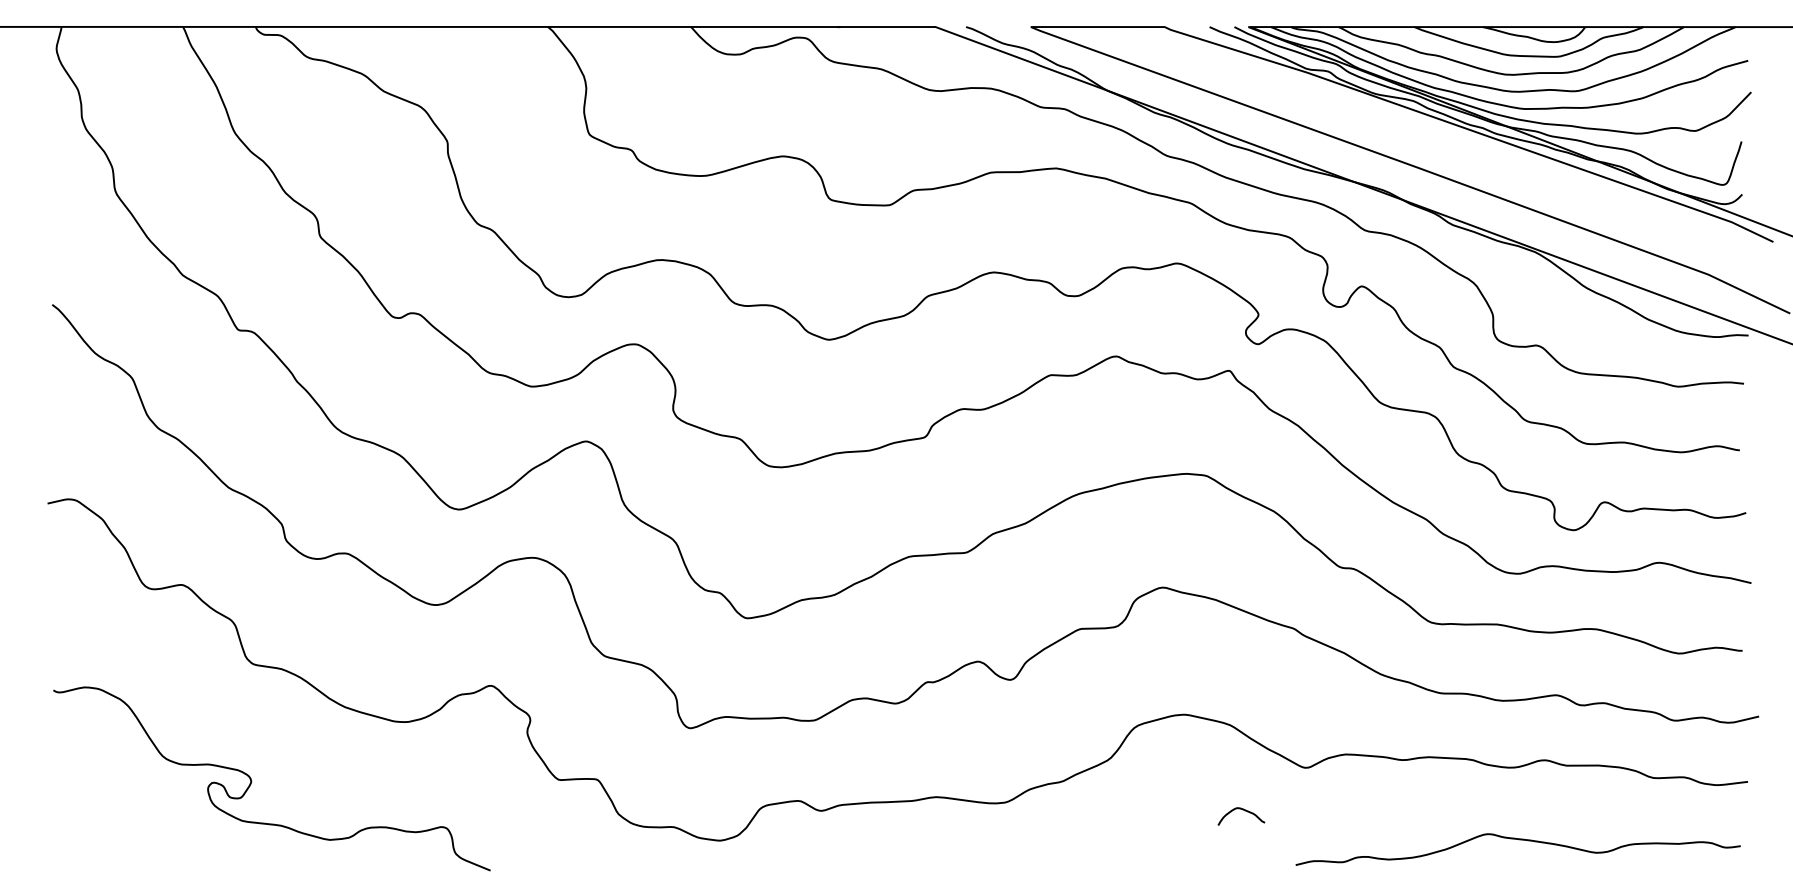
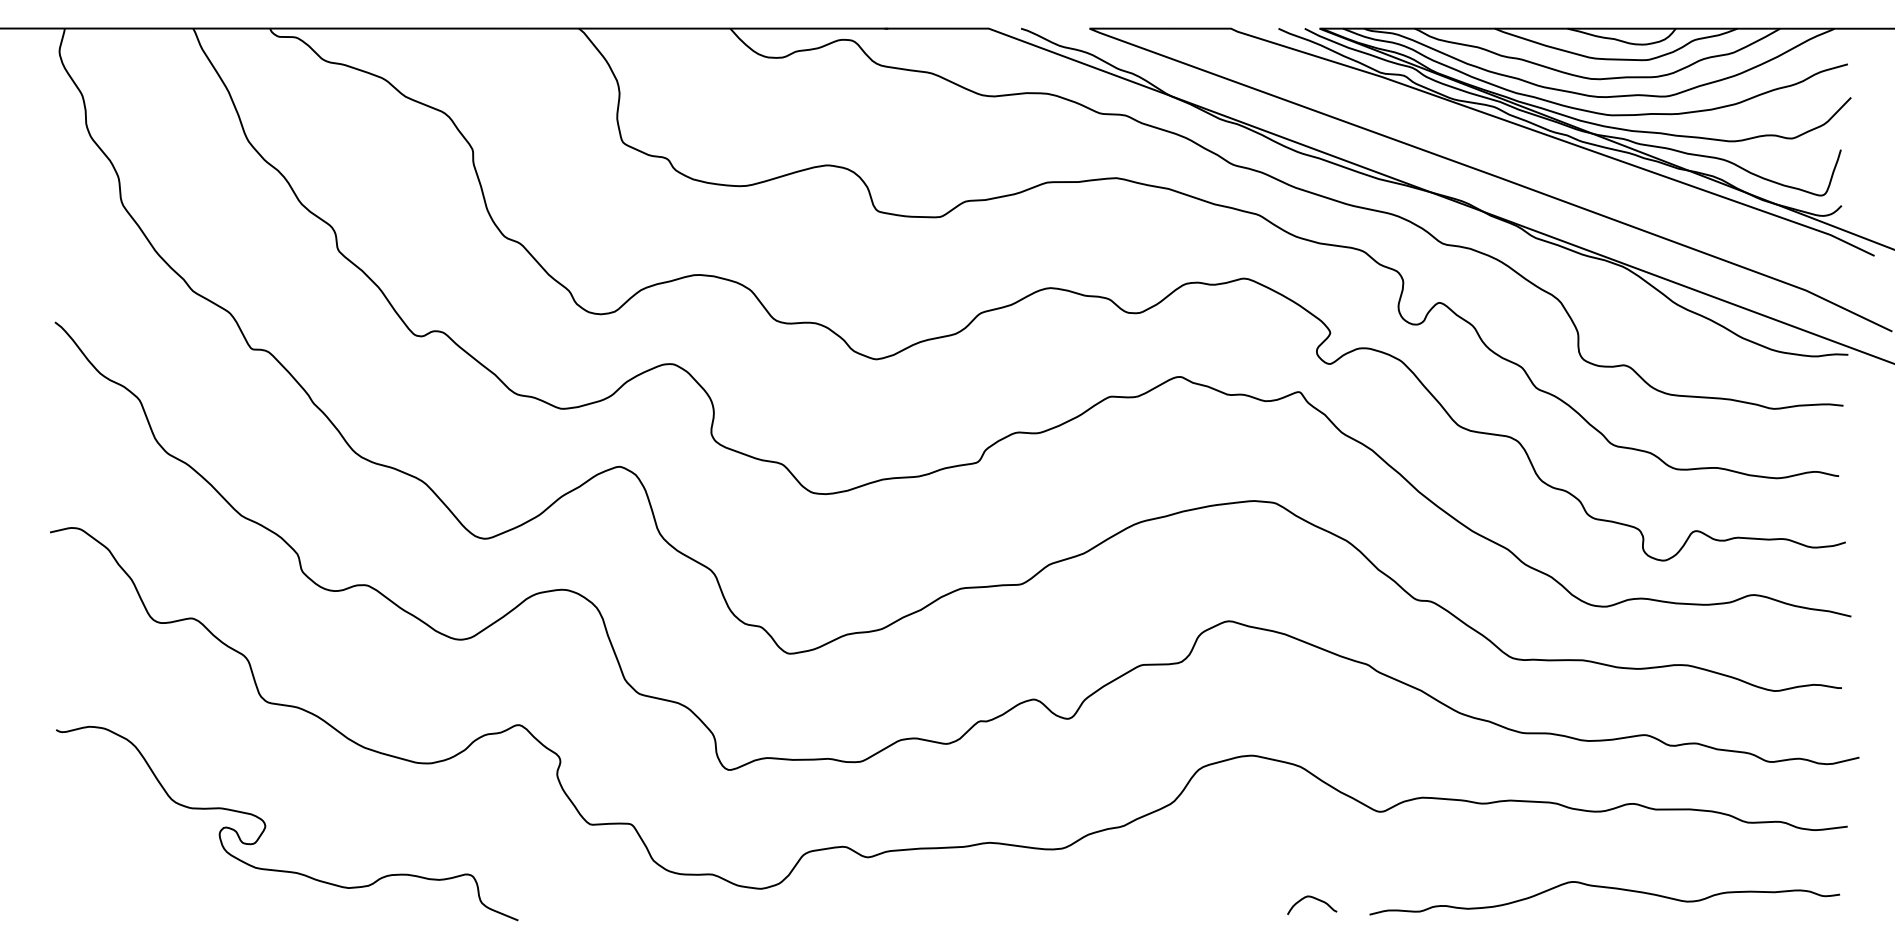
curve: (1244, 811) -> (1315, 899), moved

